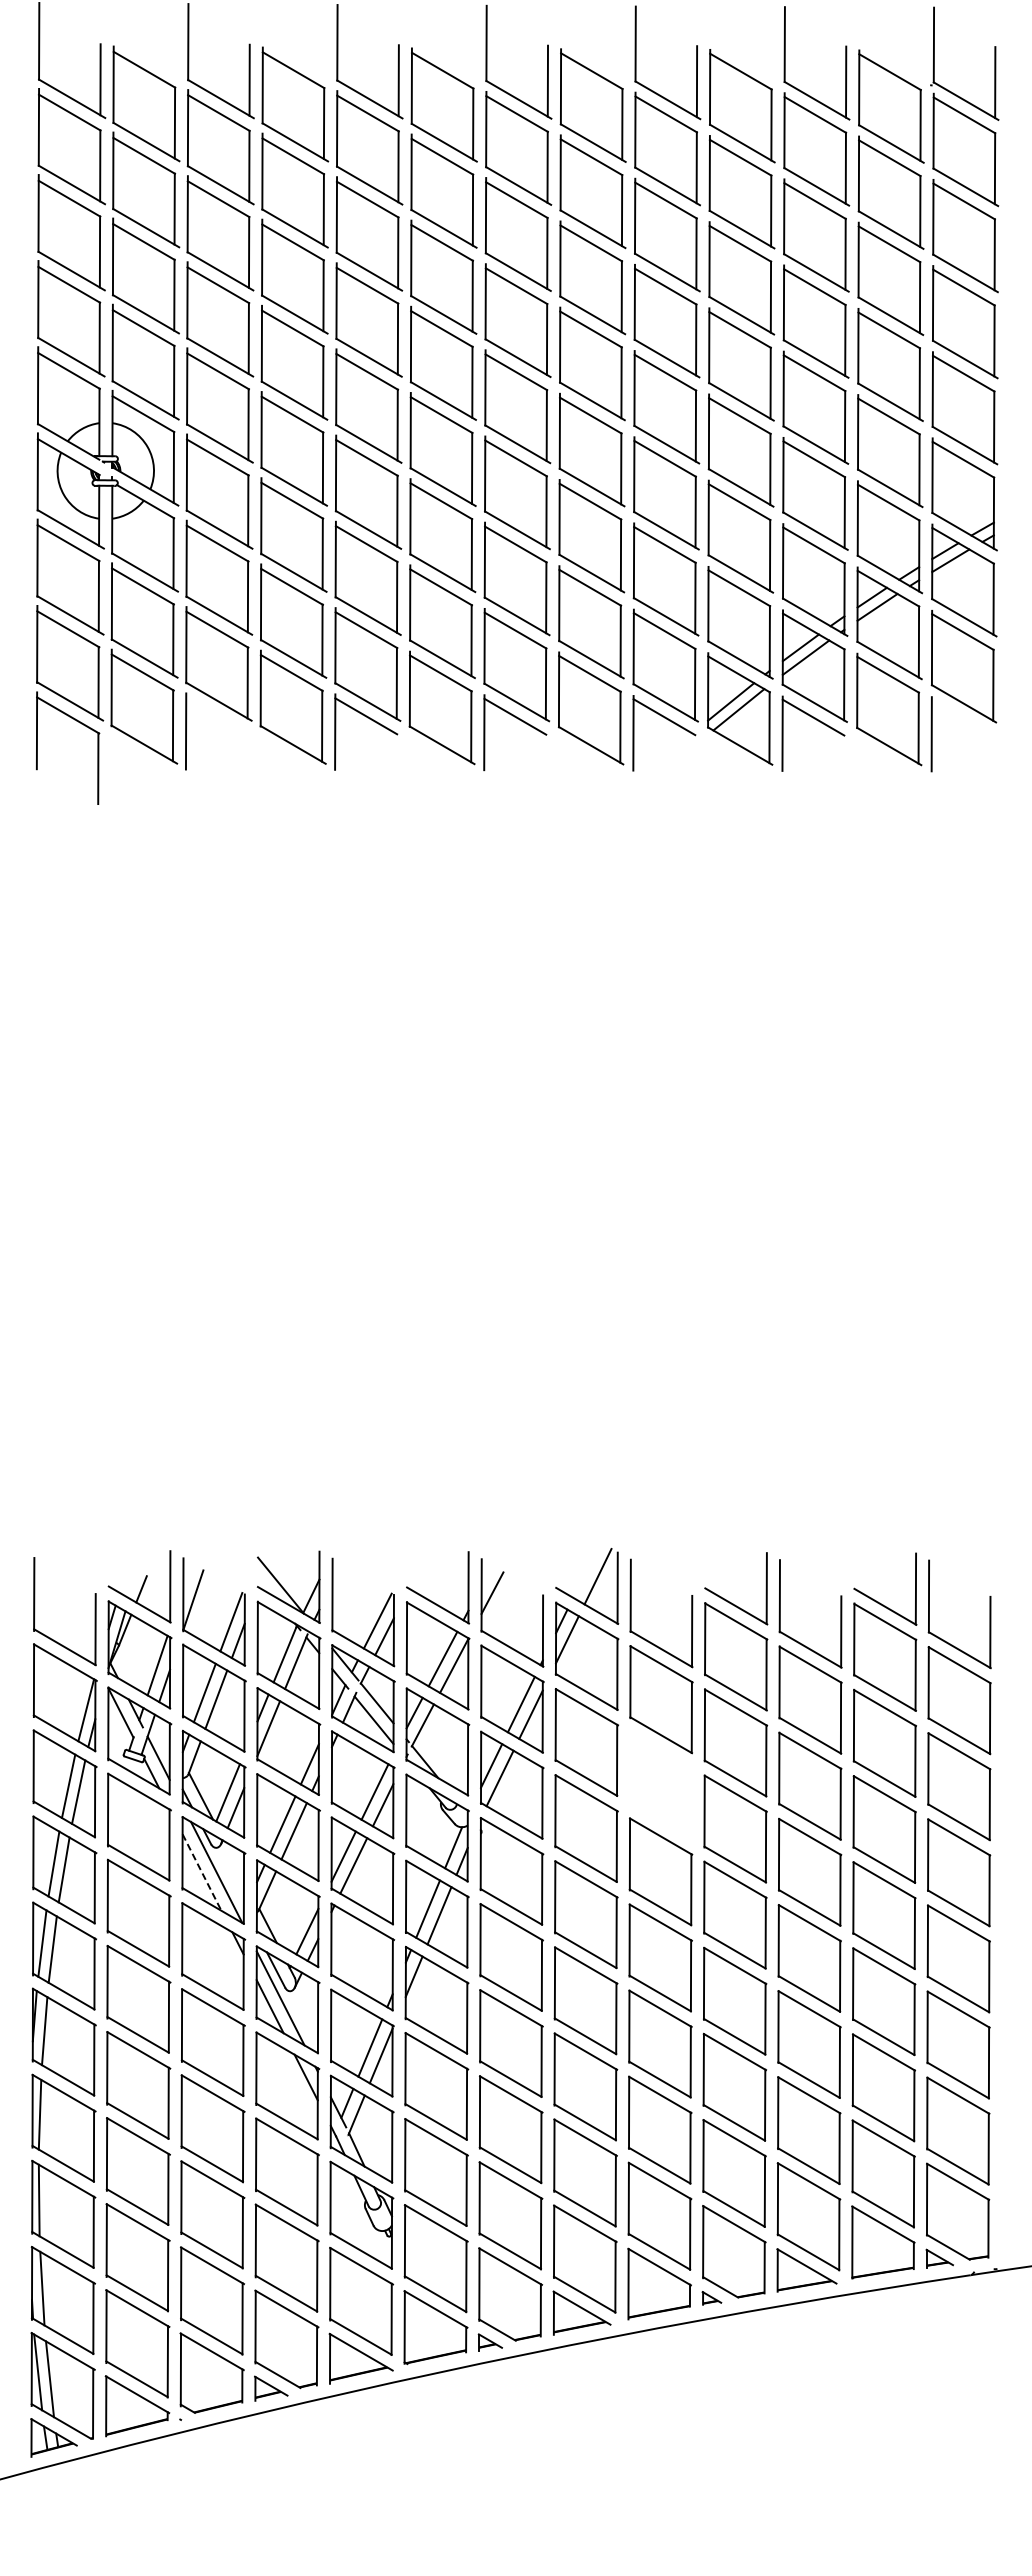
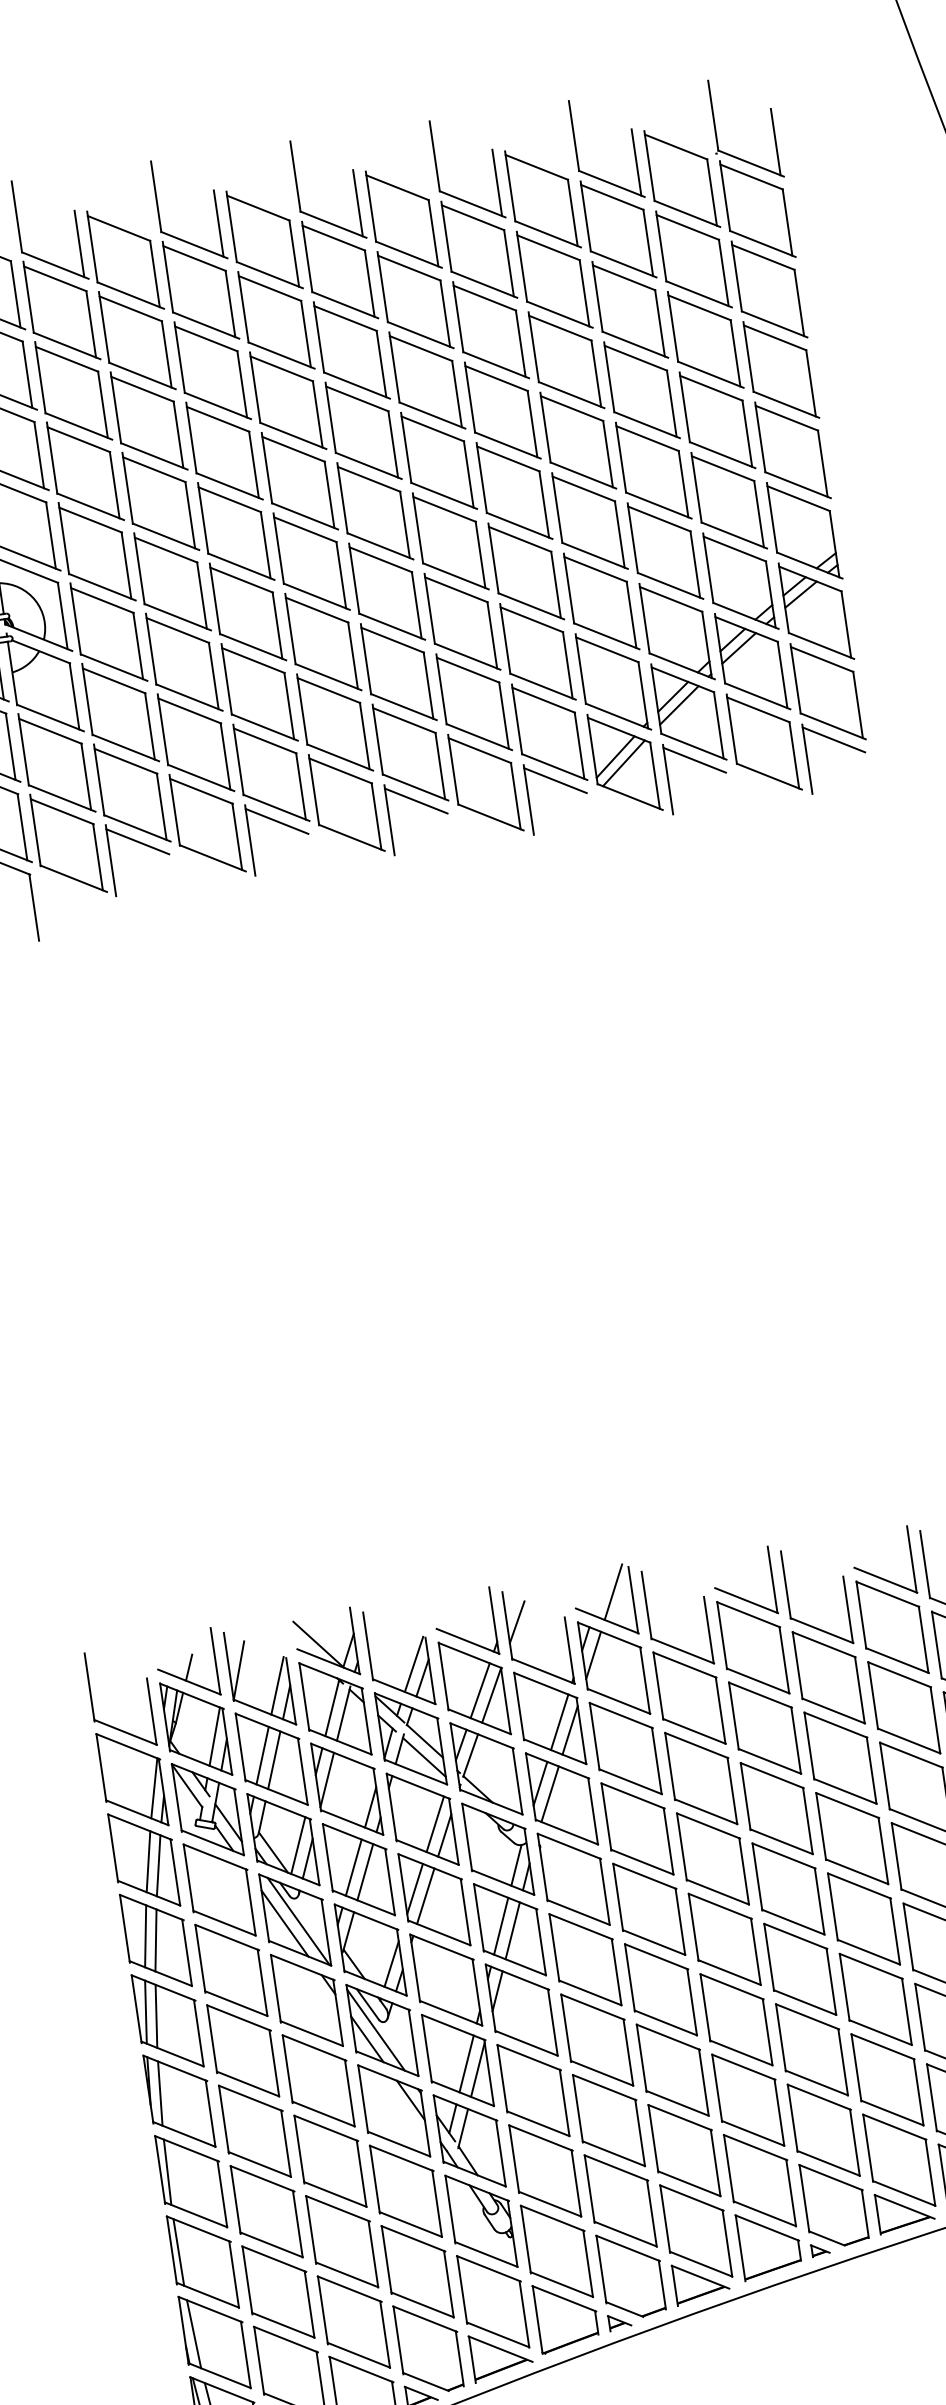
line: (217, 715) -> (138, 841), added
line: (962, 718) -> (833, 740), added
part: (661, 1785) -> (701, 1778), added
line: (202, 1872) -> (285, 1923), dashed -> solid

